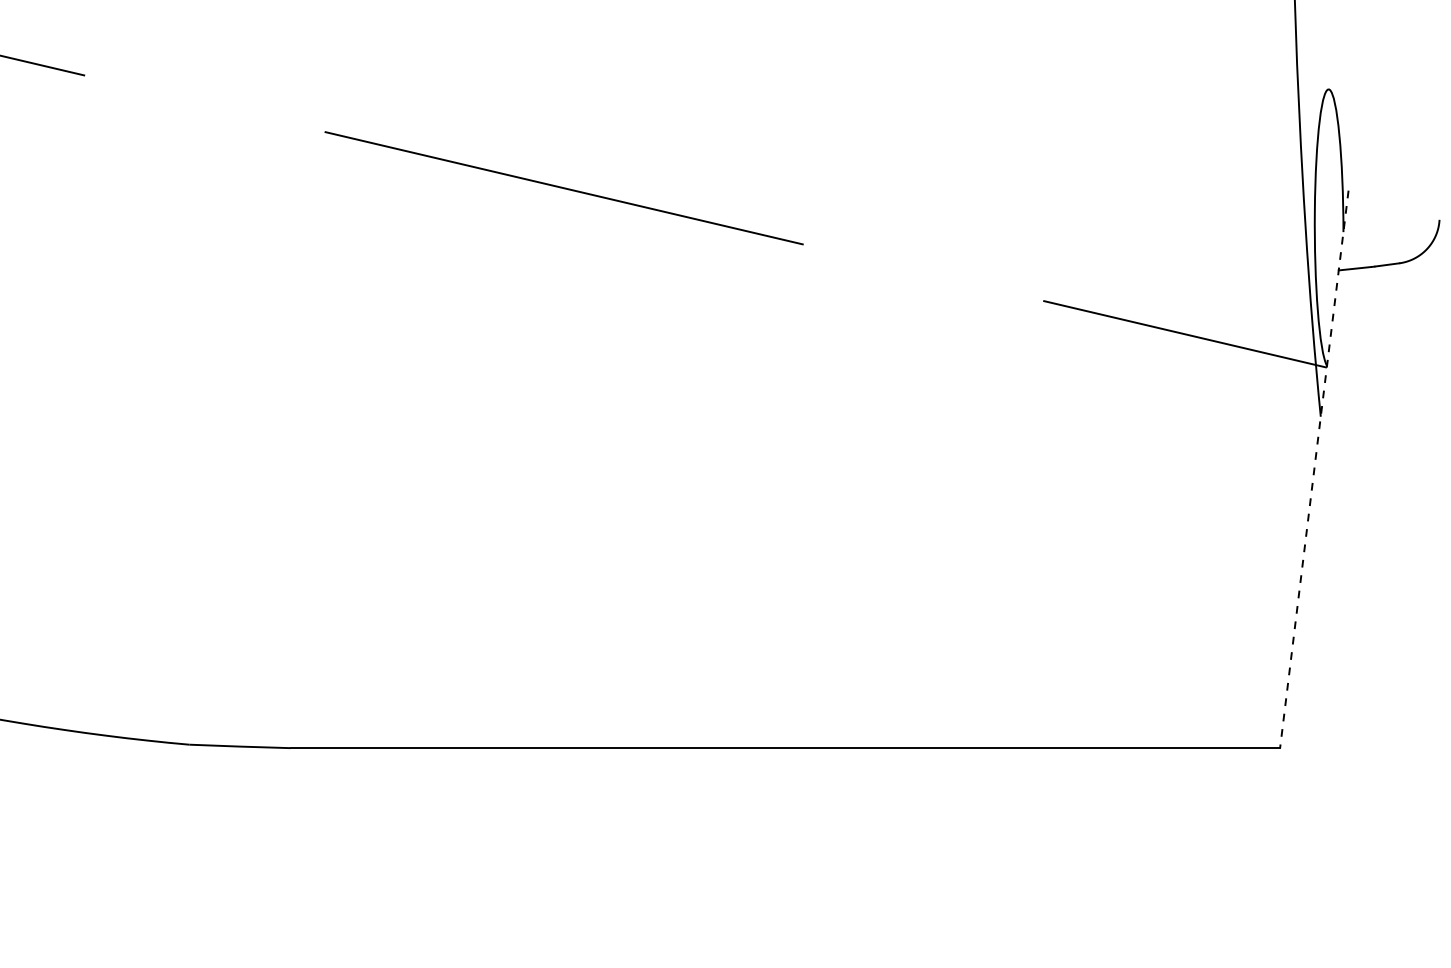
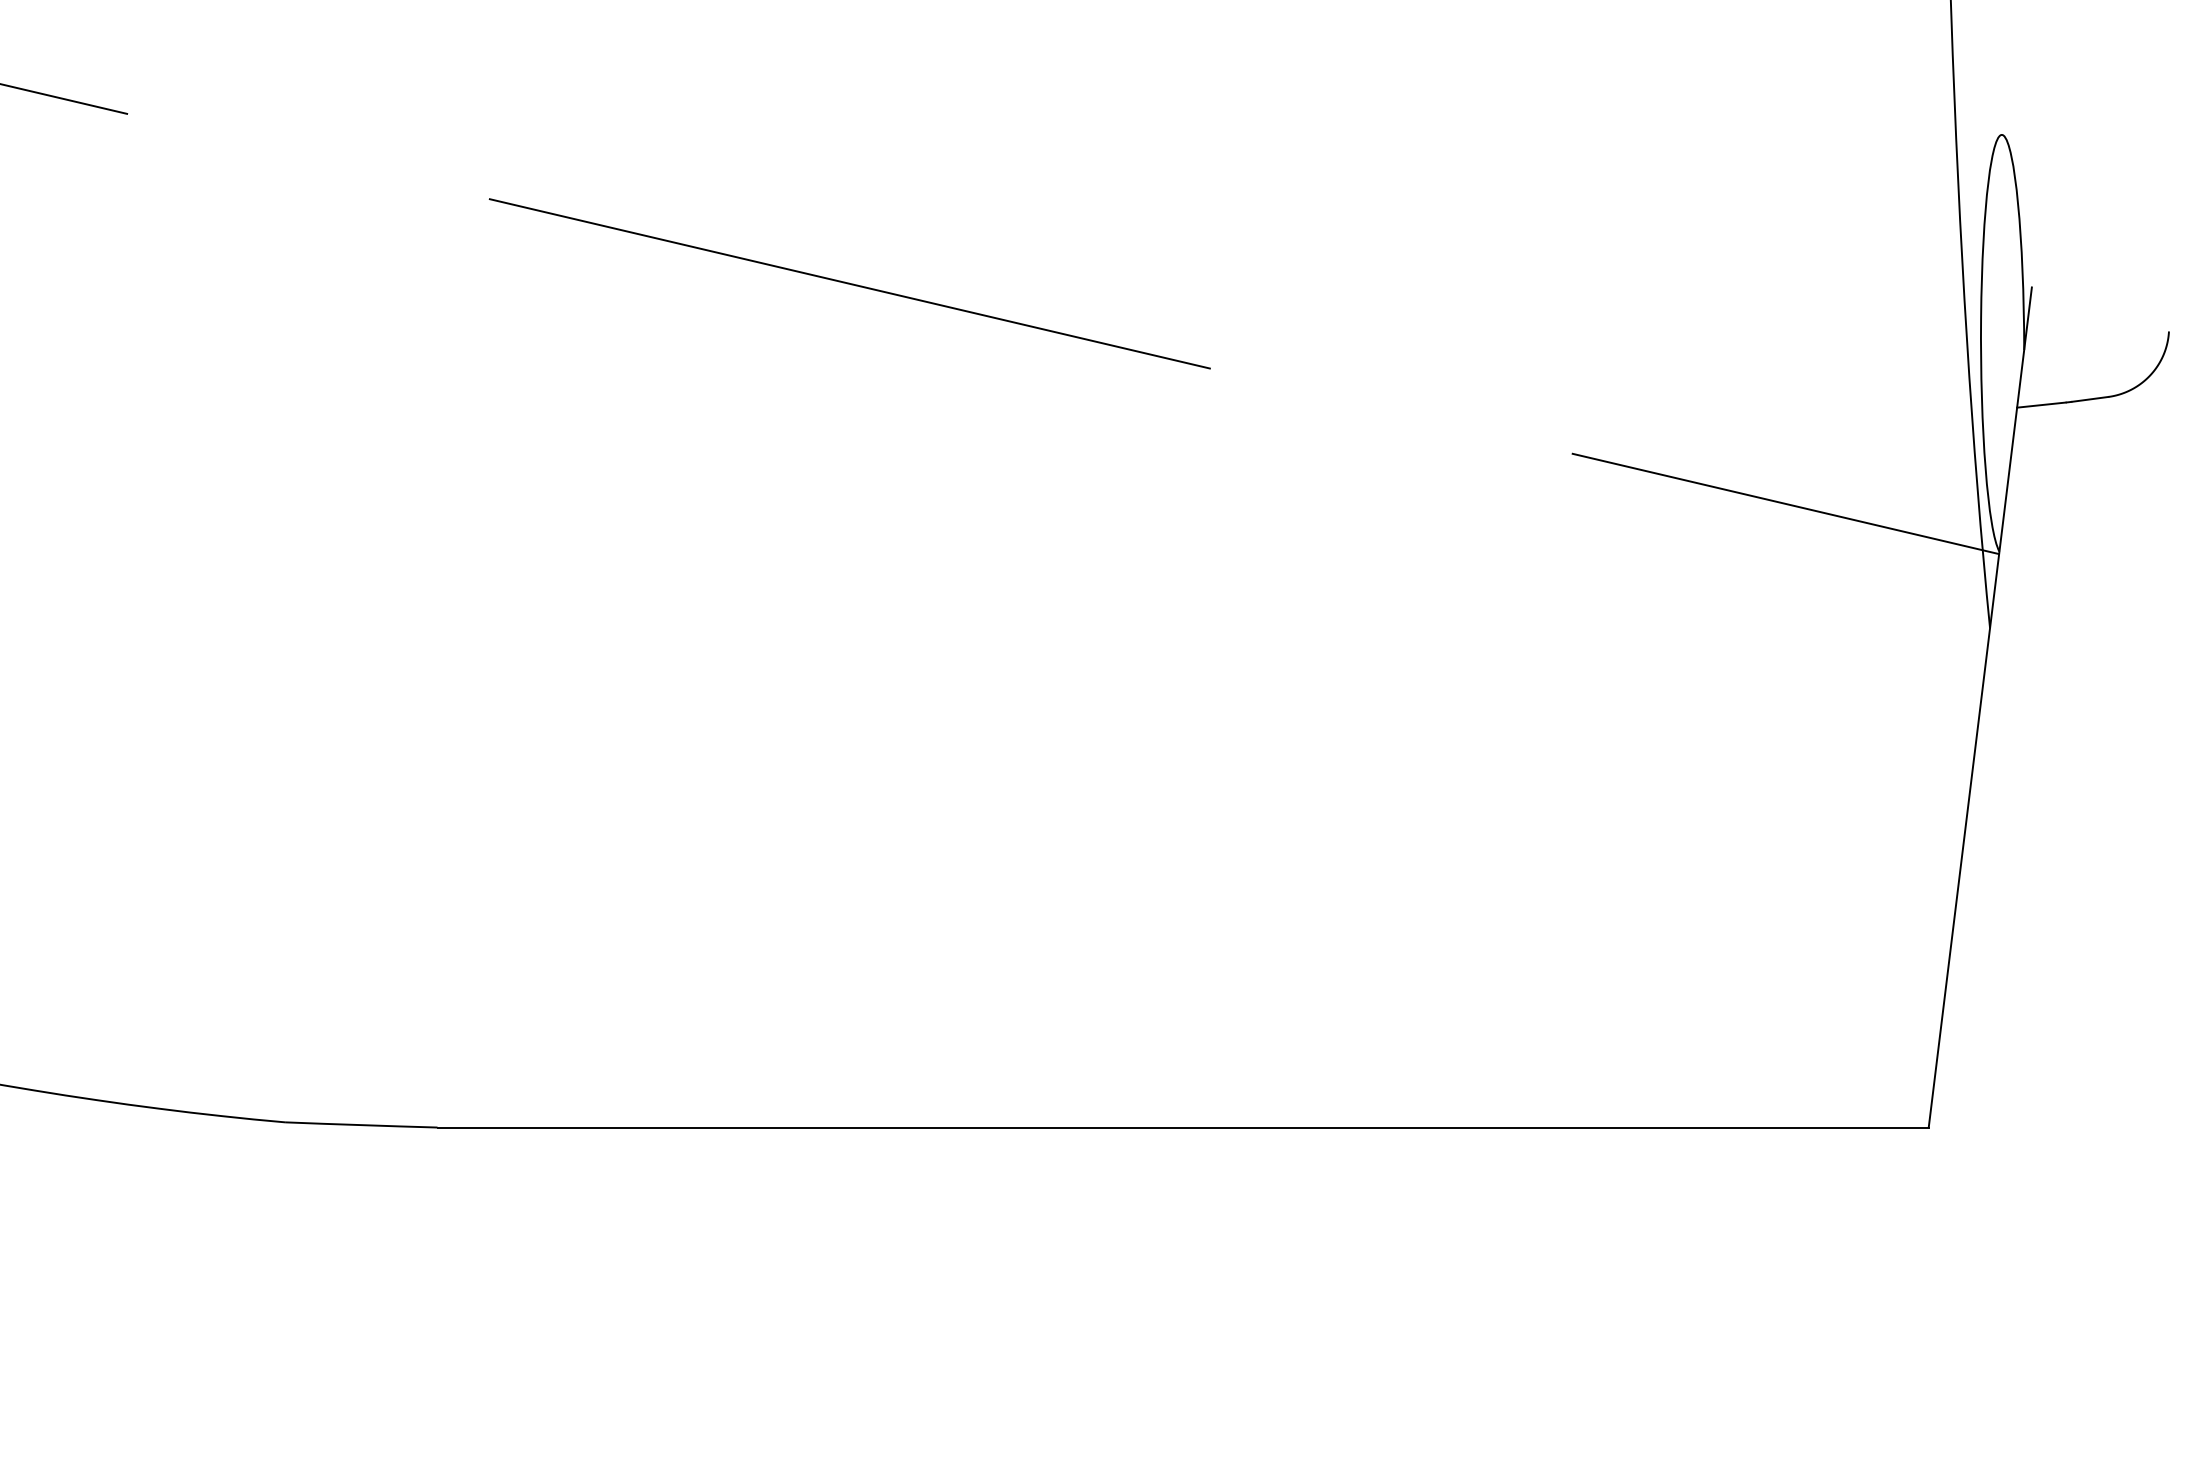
line: (1314, 469) -> (1980, 707), dashed -> solid

